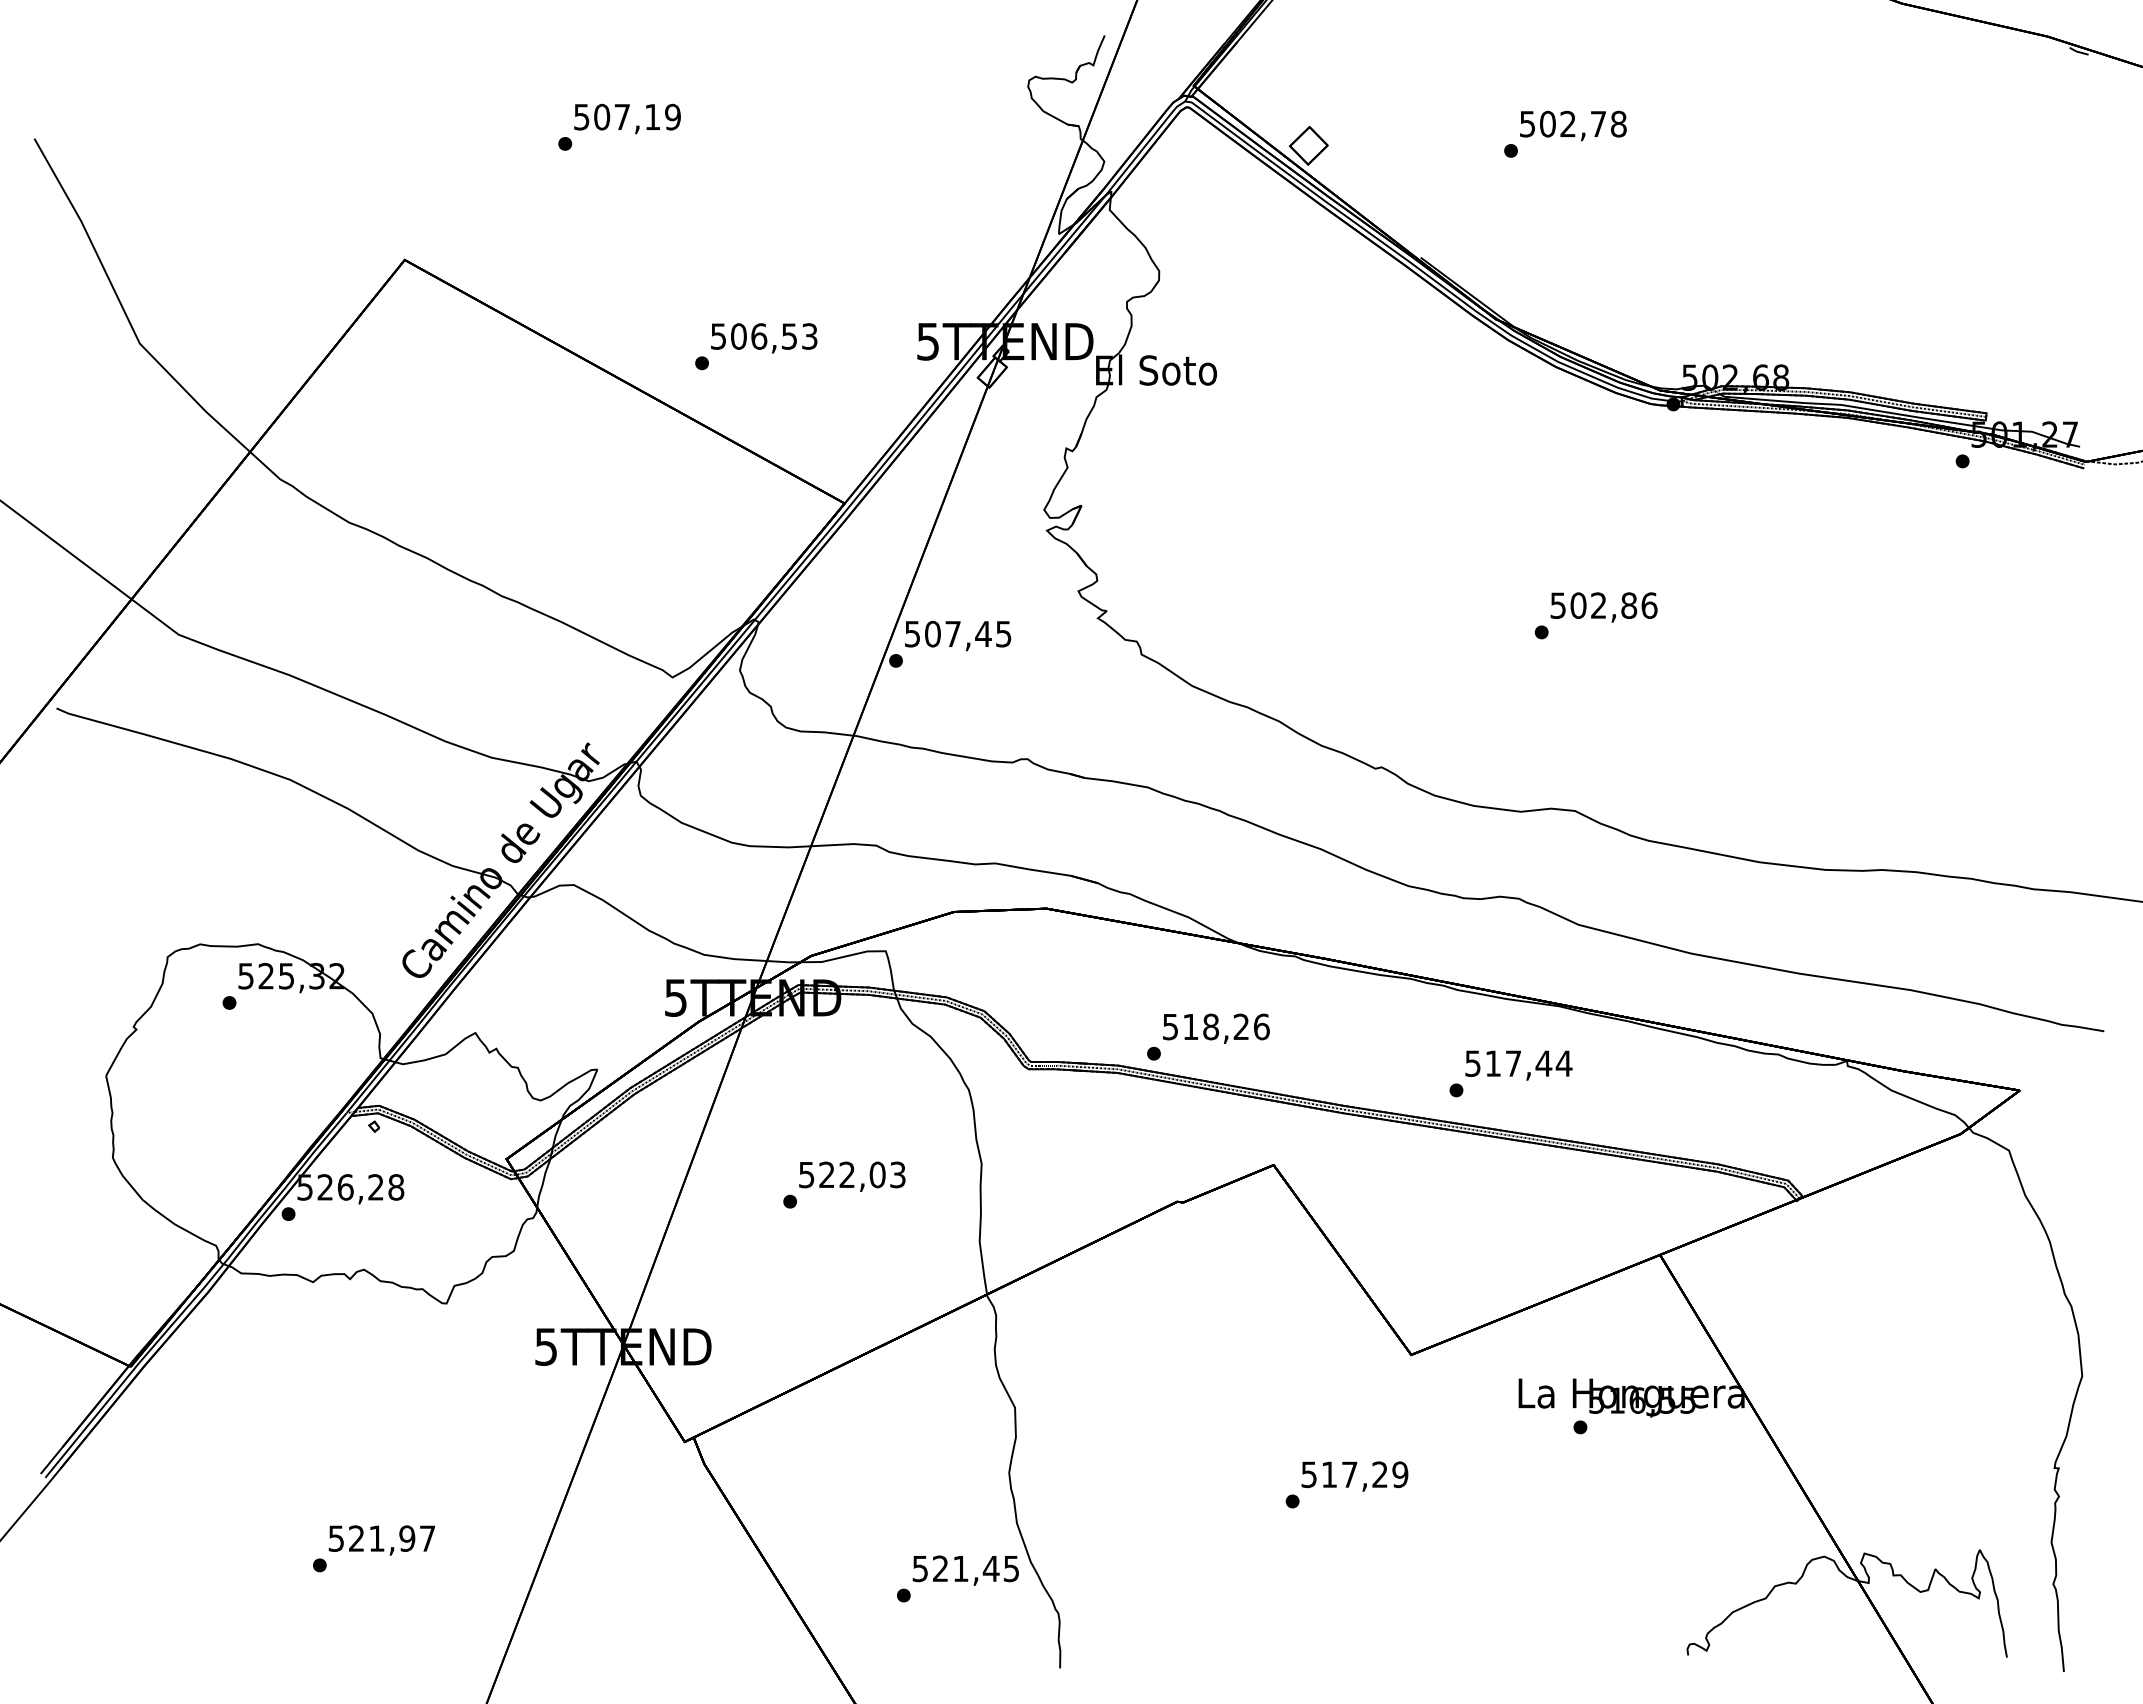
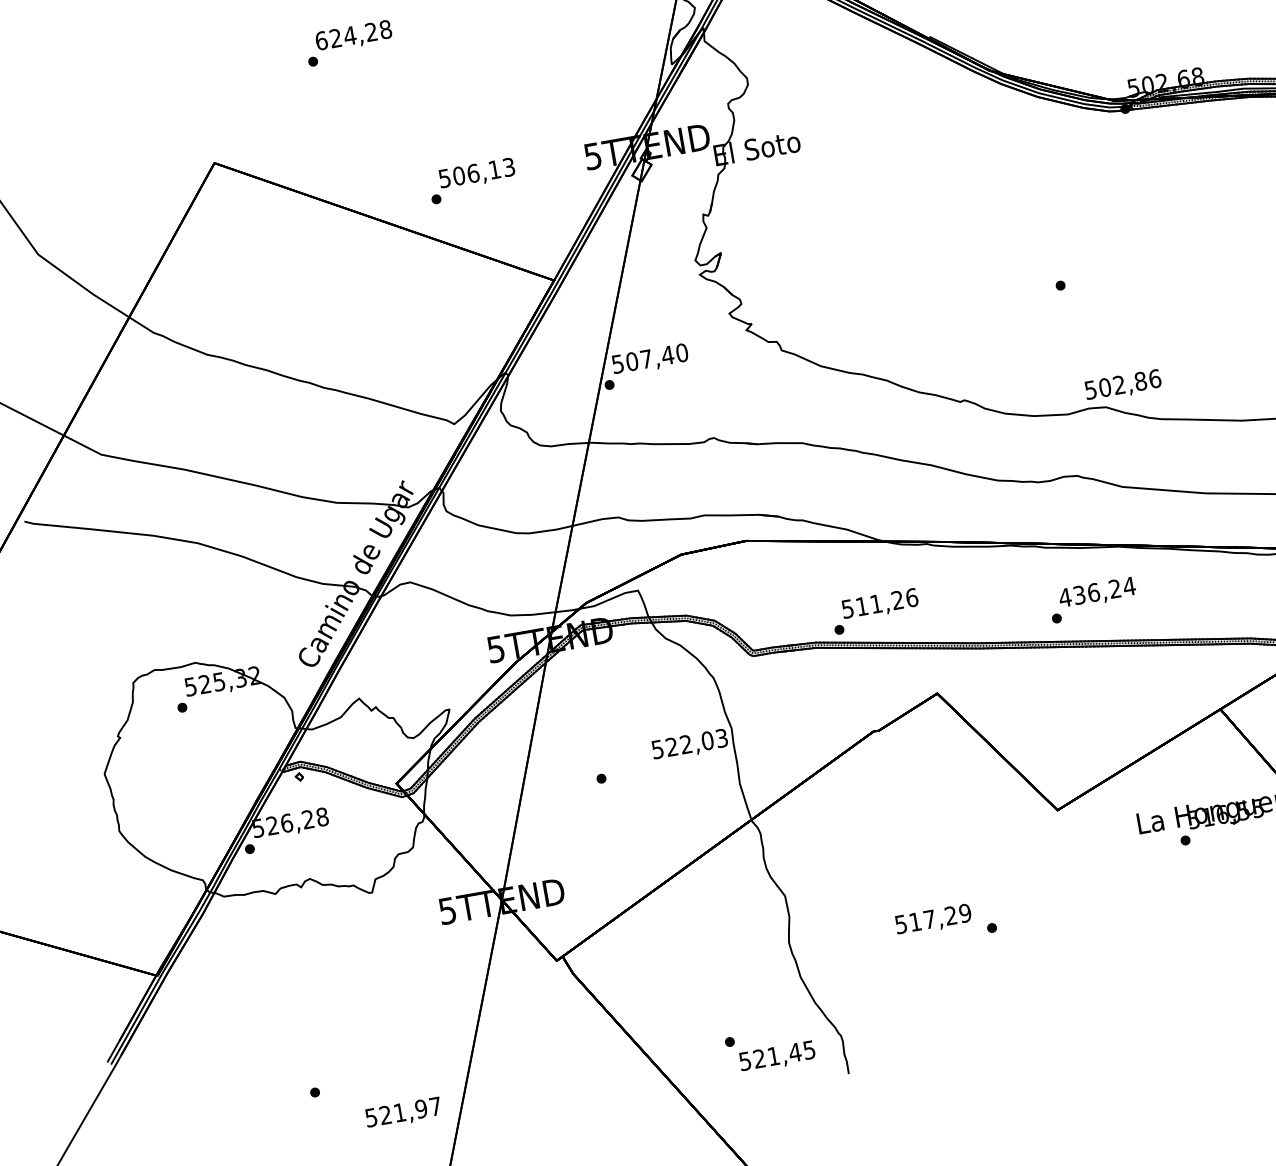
text: (627, 116) -> (353, 34), 507,19 -> 624,28
text: (789, 336) -> (494, 169), 506,53 -> 506,13
text: (1603, 607) -> (1122, 385), moved
text: (1003, 633) -> (681, 352), 507,45 -> 507,40
text: (1211, 1026) -> (876, 603), 518,26 -> 511,26
text: (1508, 1063) -> (1090, 593), 517,44 -> 436,24
text: (852, 1176) -> (690, 744), moved
text: (1354, 1476) -> (933, 920), moved
text: (381, 1540) -> (403, 1113), moved
text: (965, 1570) -> (777, 1056), moved

